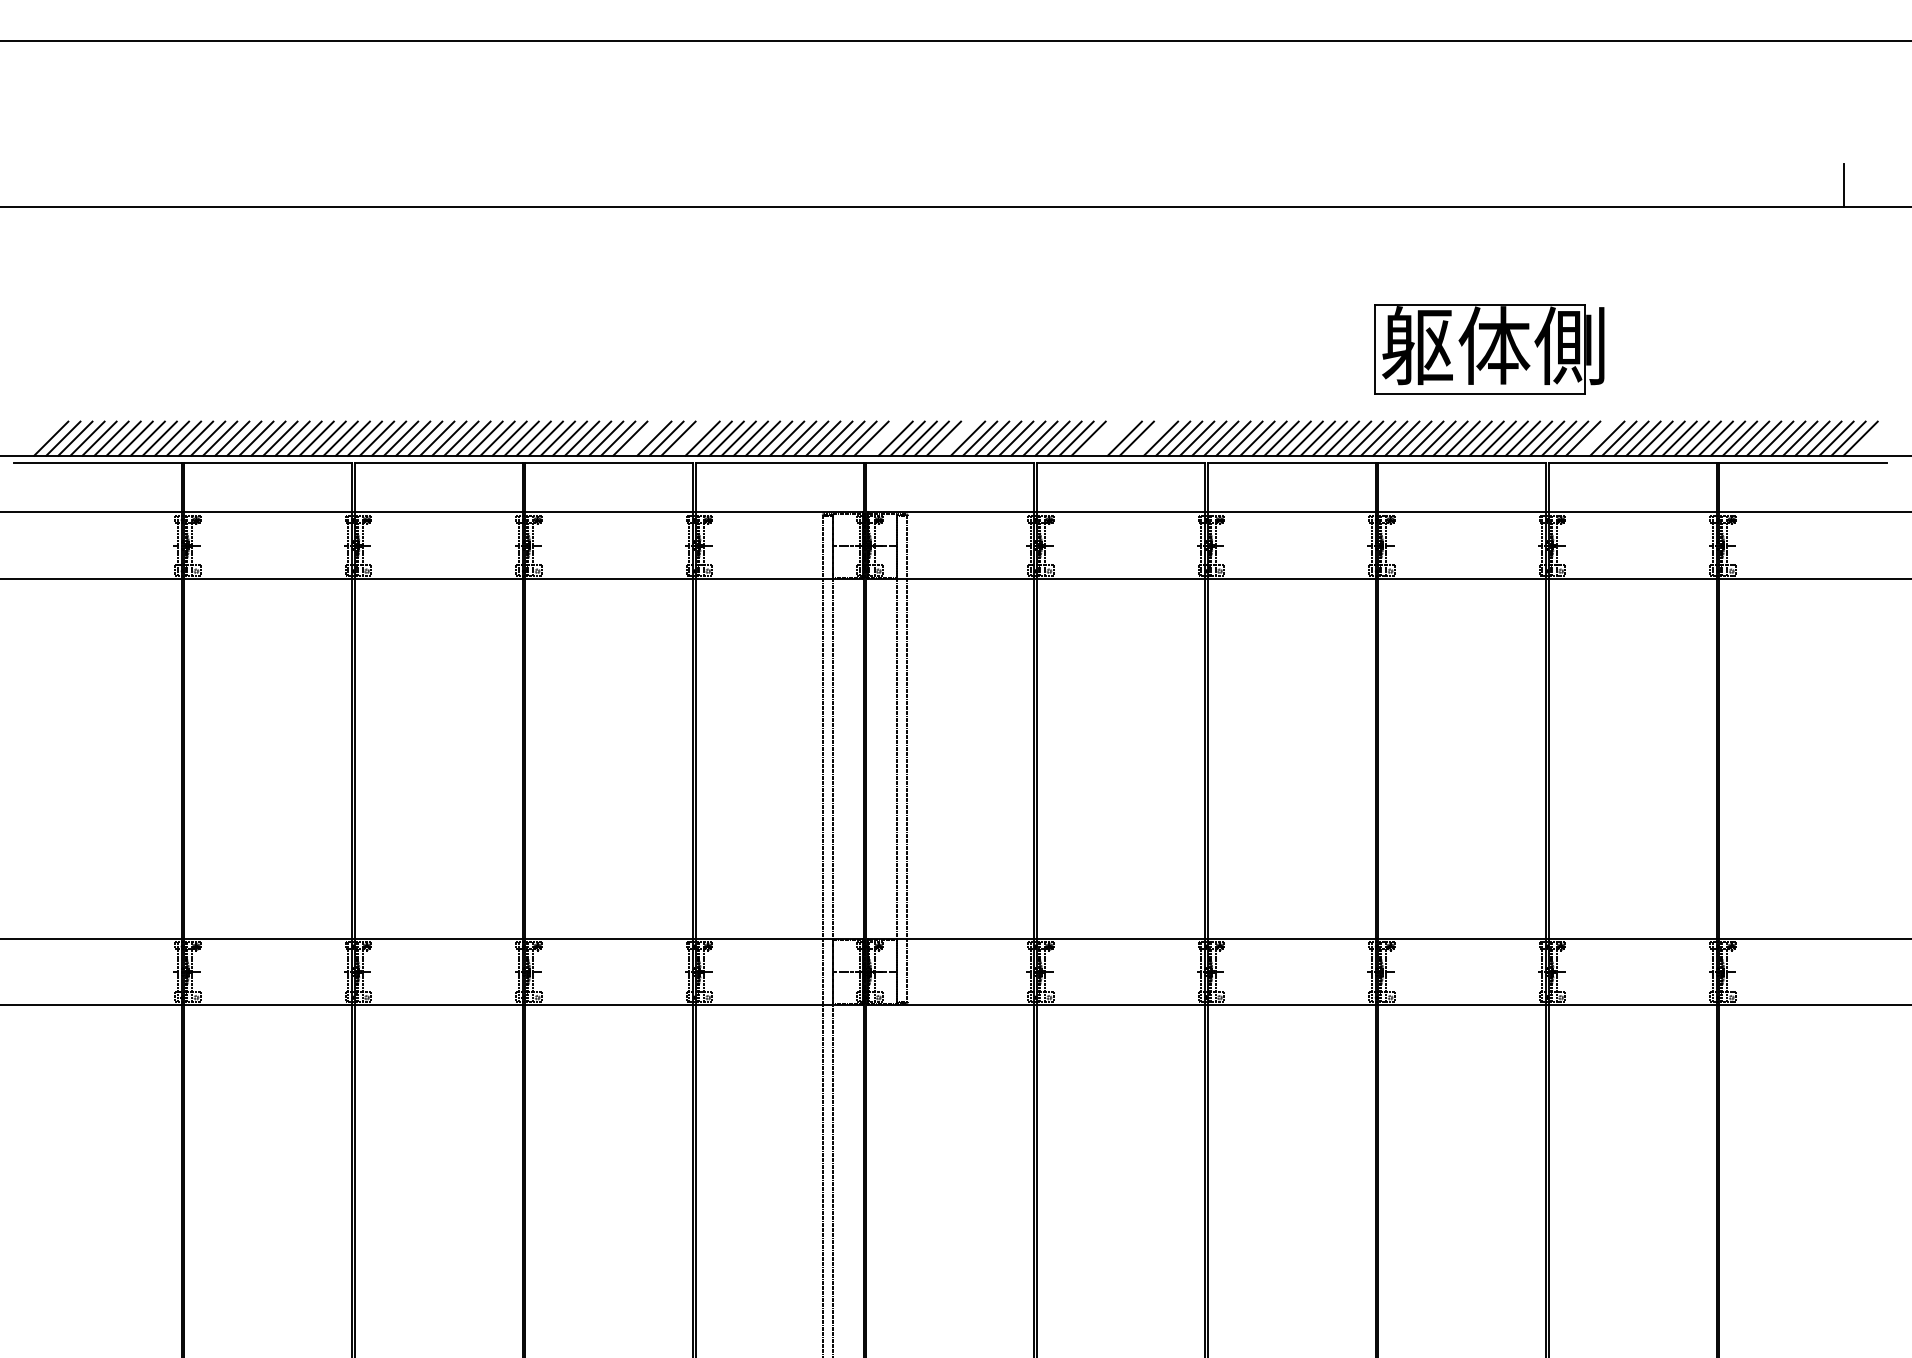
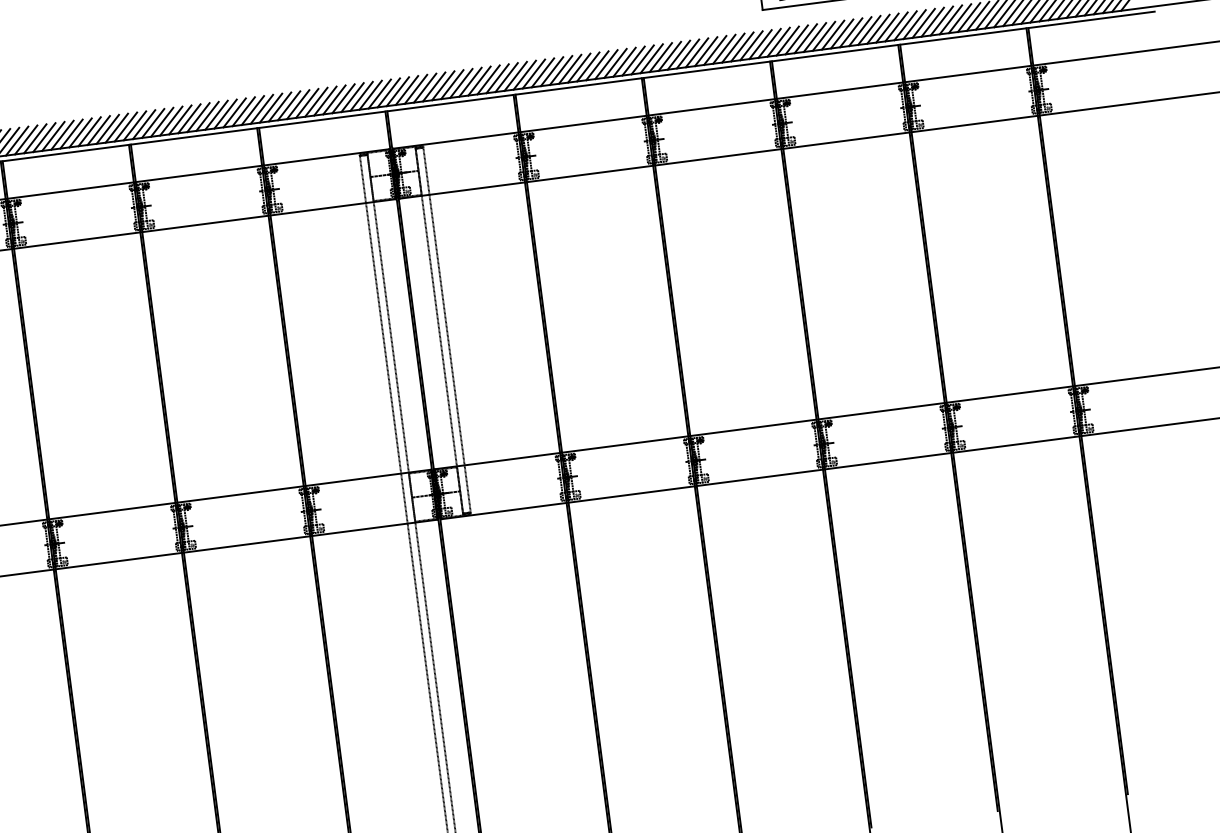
line: (642, 438) -> (216, 115), added
line: (690, 438) -> (252, 110), added
line: (883, 438) -> (397, 91), added
line: (955, 438) -> (451, 84), added
line: (1100, 438) -> (560, 70), added
line: (1112, 438) -> (569, 69), added
line: (1148, 438) -> (596, 65), added
line: (1595, 438) -> (932, 22), added

